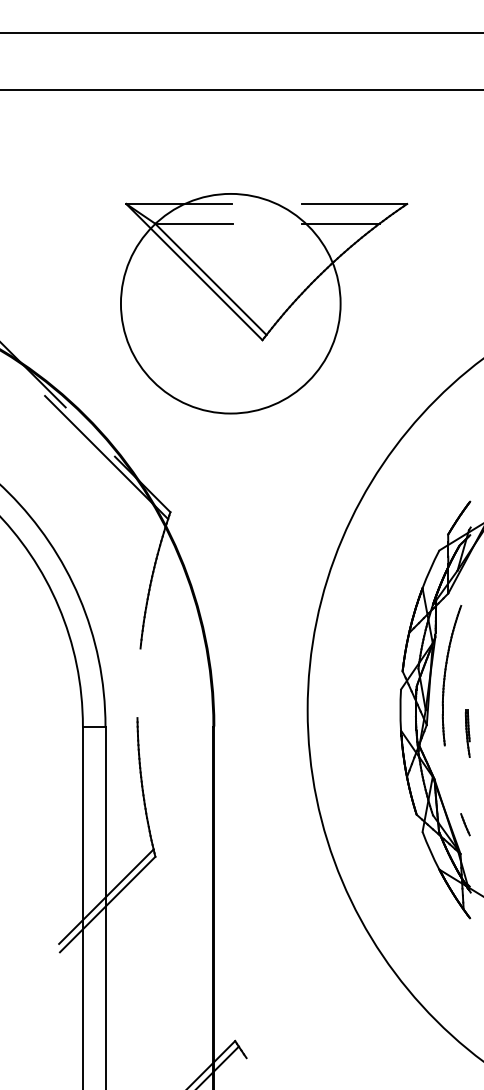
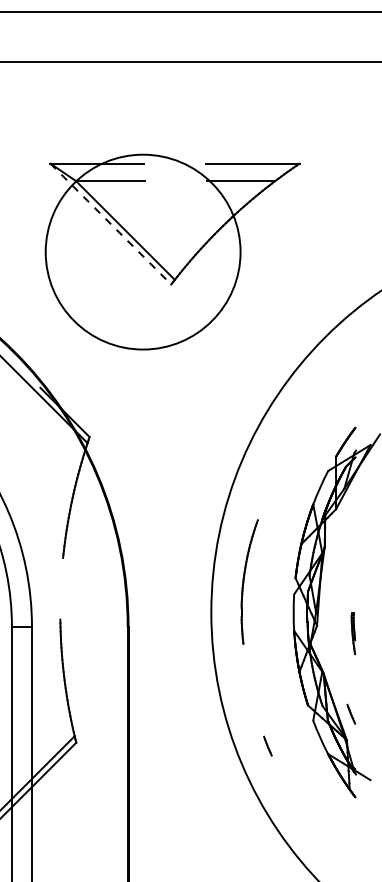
line: (194, 272) -> (110, 224), solid -> dashed
part: (451, 675) -> (249, 581), moved
line: (371, 860) -> (267, 746), added

